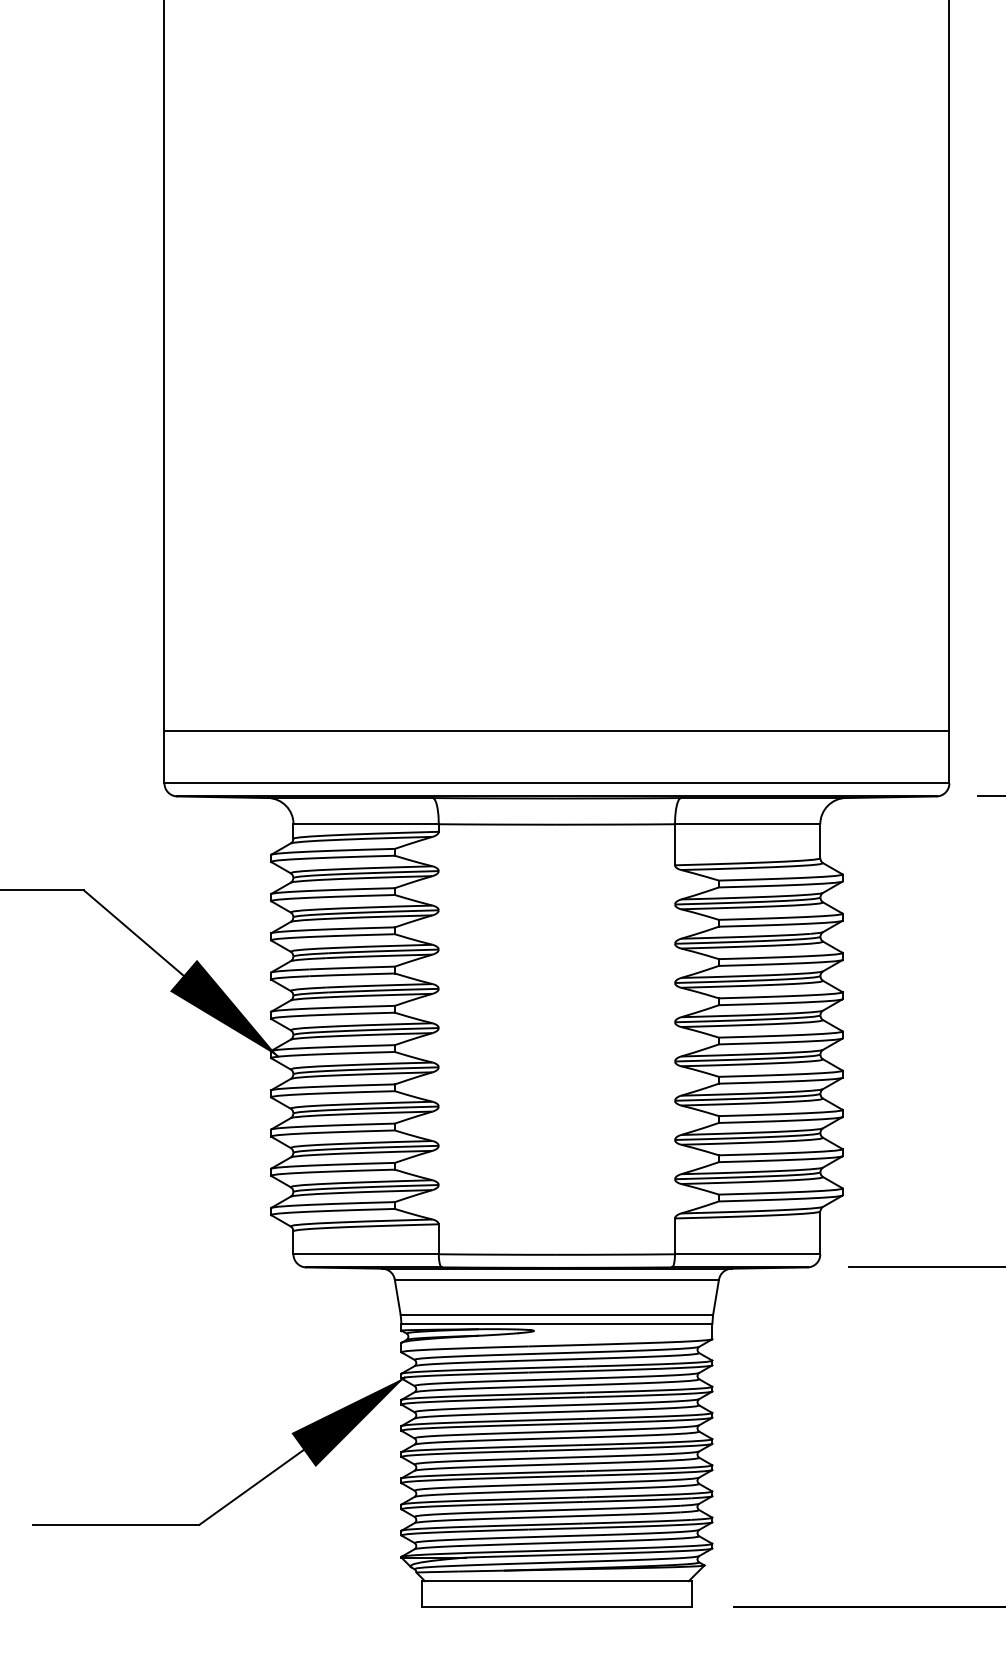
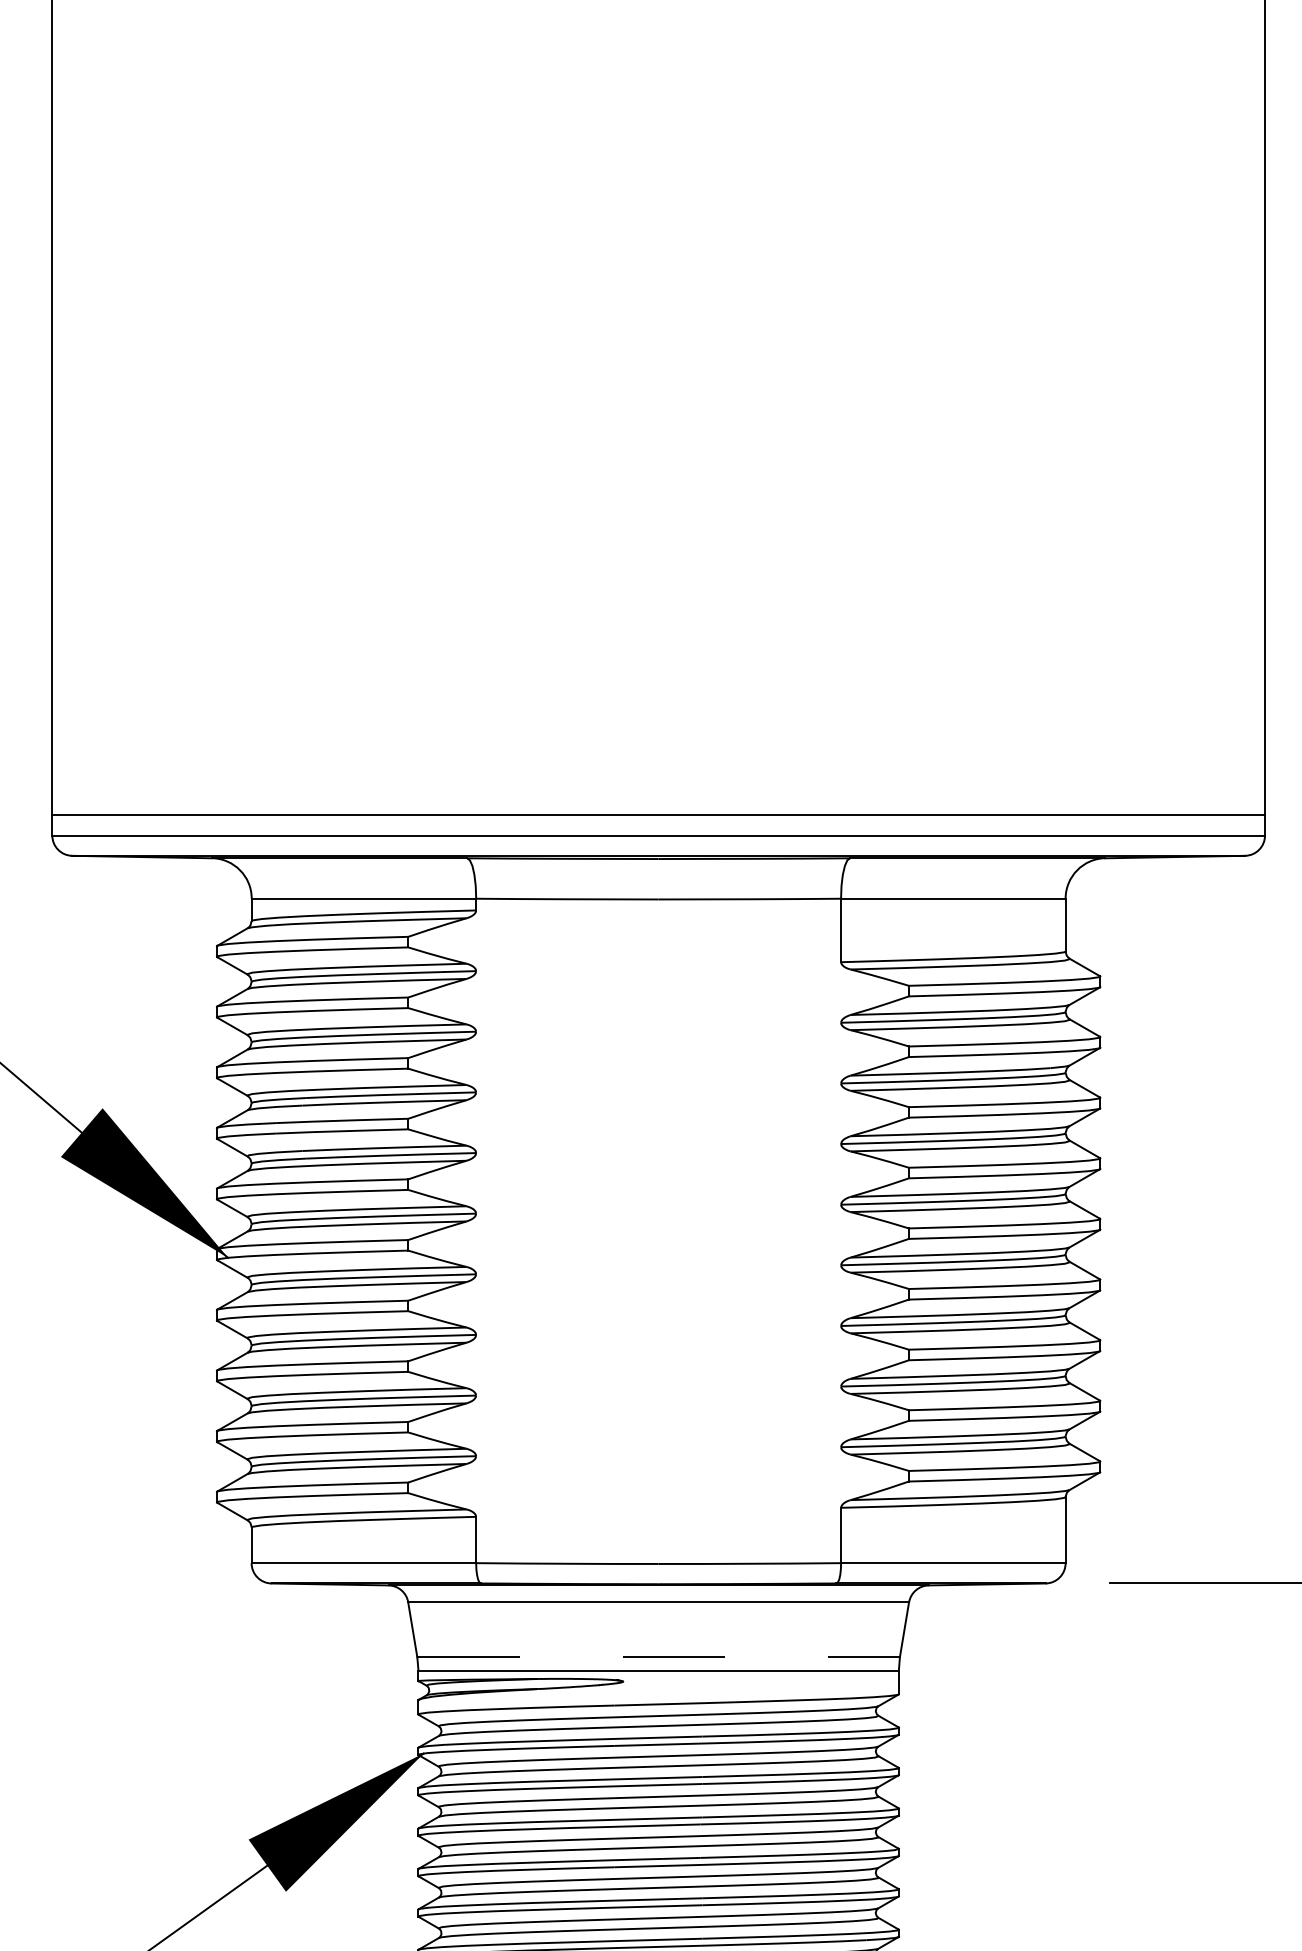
line: (556, 730) -> (658, 814), moved
line: (557, 1315) -> (659, 1657), solid -> dashed

